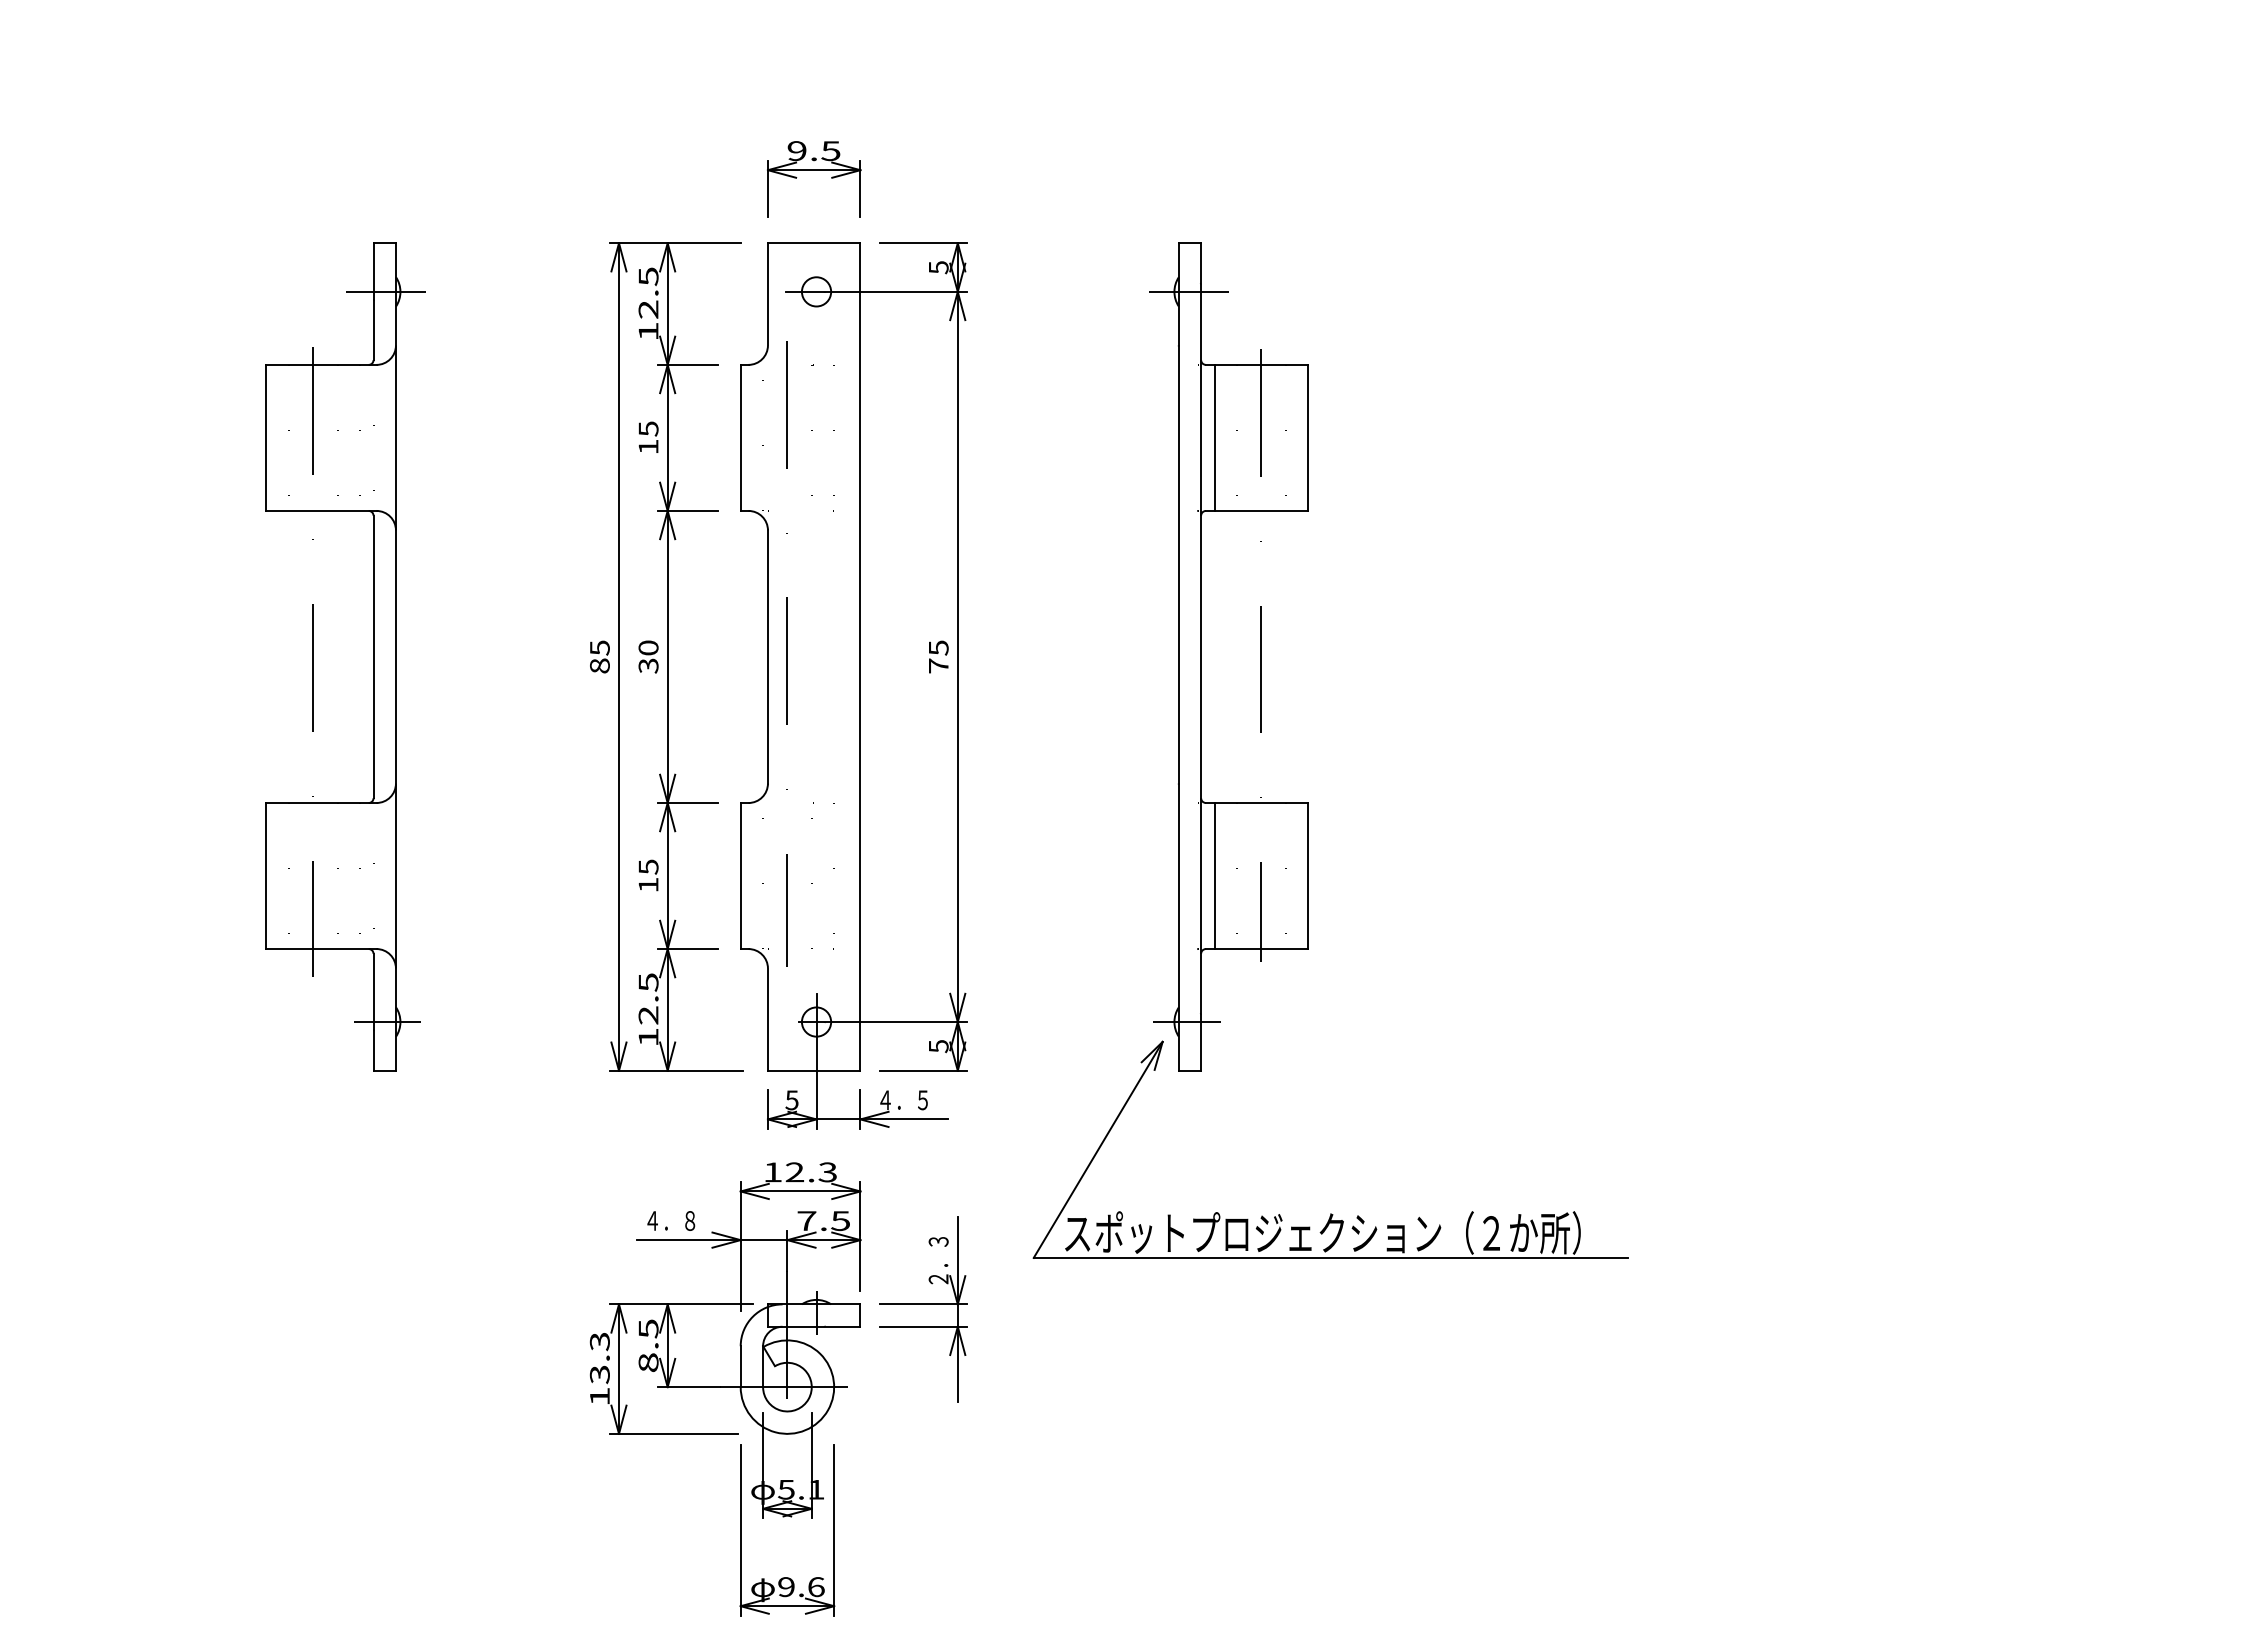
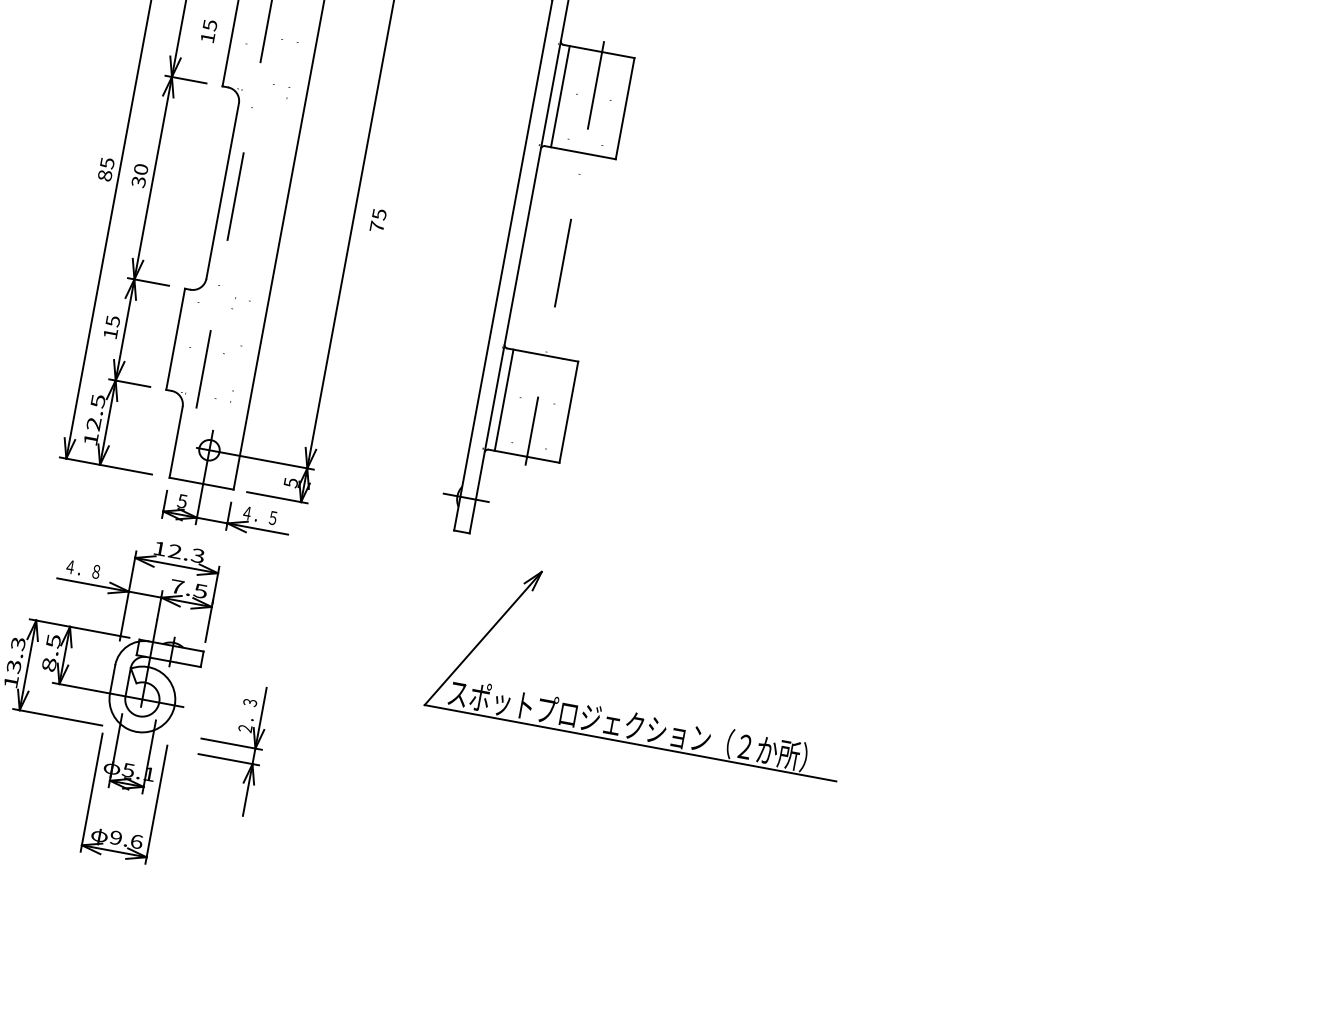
text: (648, 436) -> (209, 30), moved
text: (938, 656) -> (378, 220), moved
part: (1330, 1213) -> (636, 712), moved
part: (923, 1309) -> (230, 747), moved

